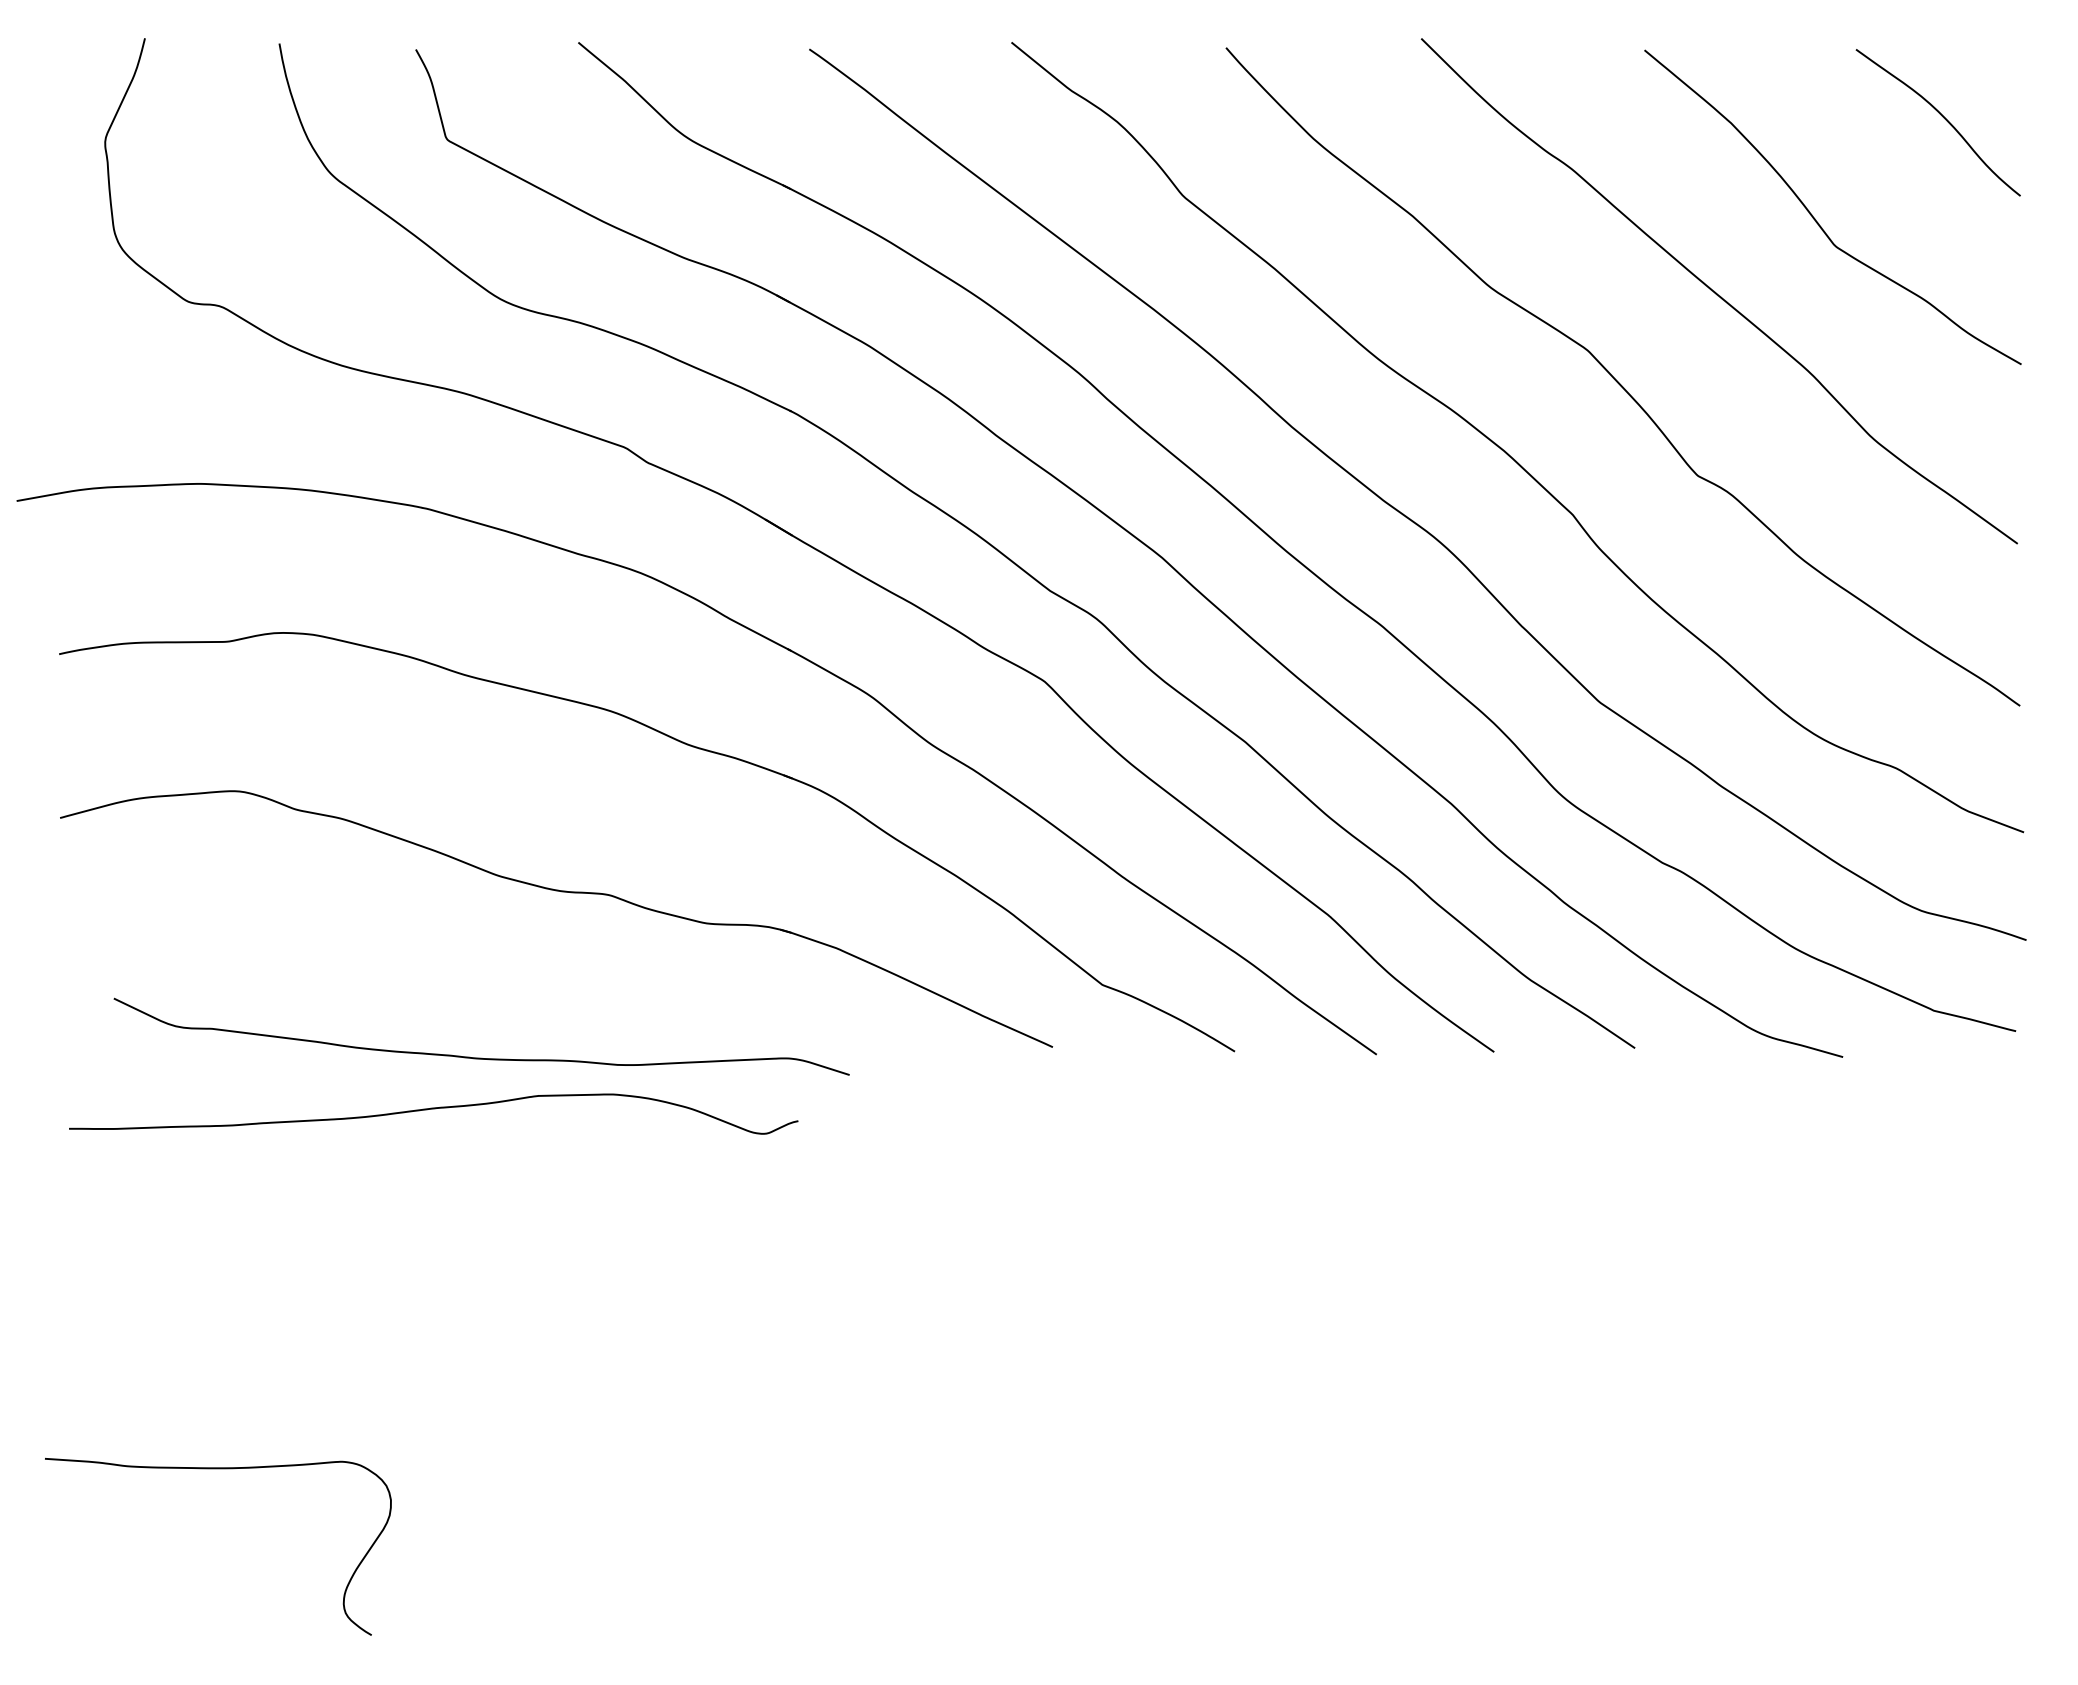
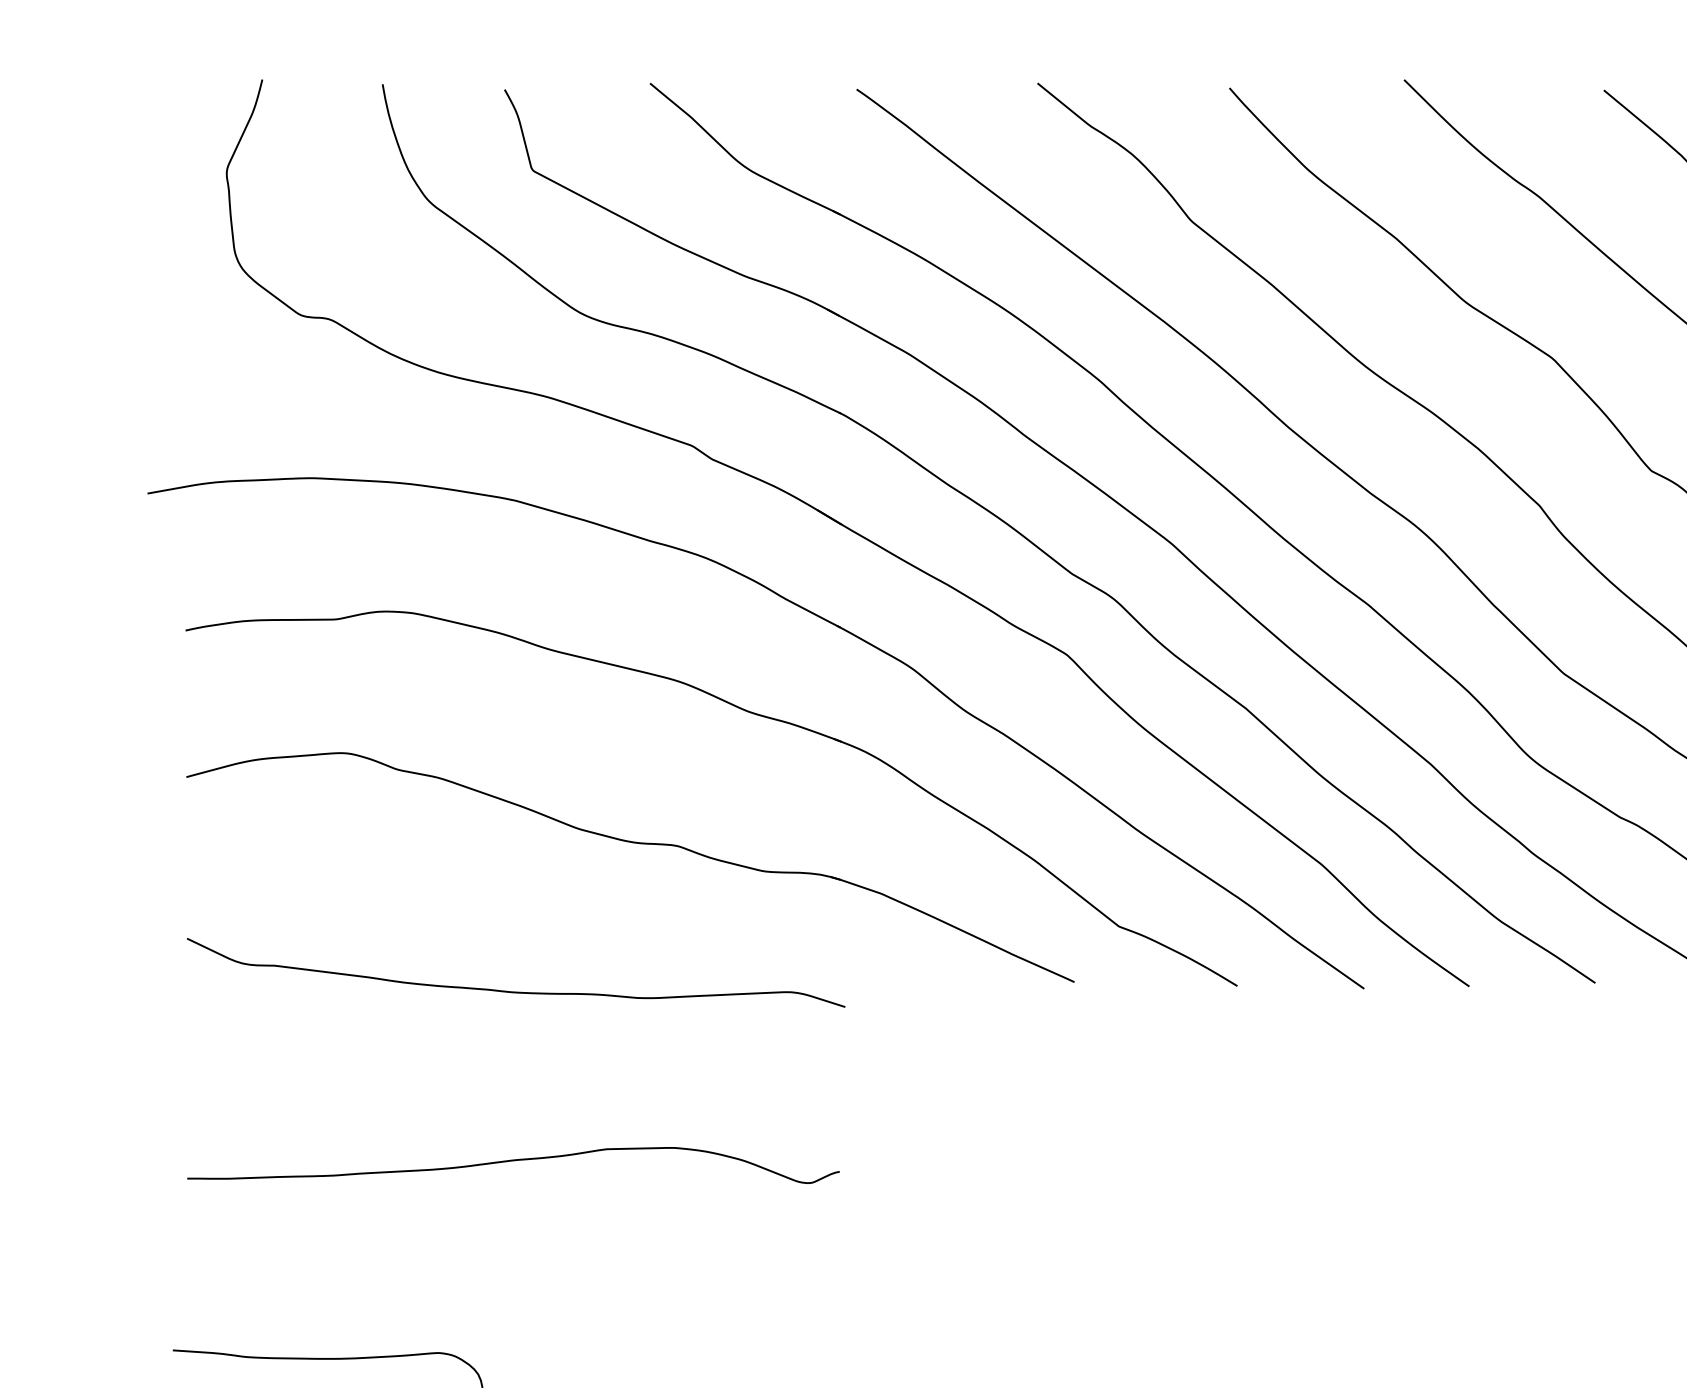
curve: (481, 1057) -> (515, 991), moved
curve: (433, 1109) -> (513, 1161), moved

